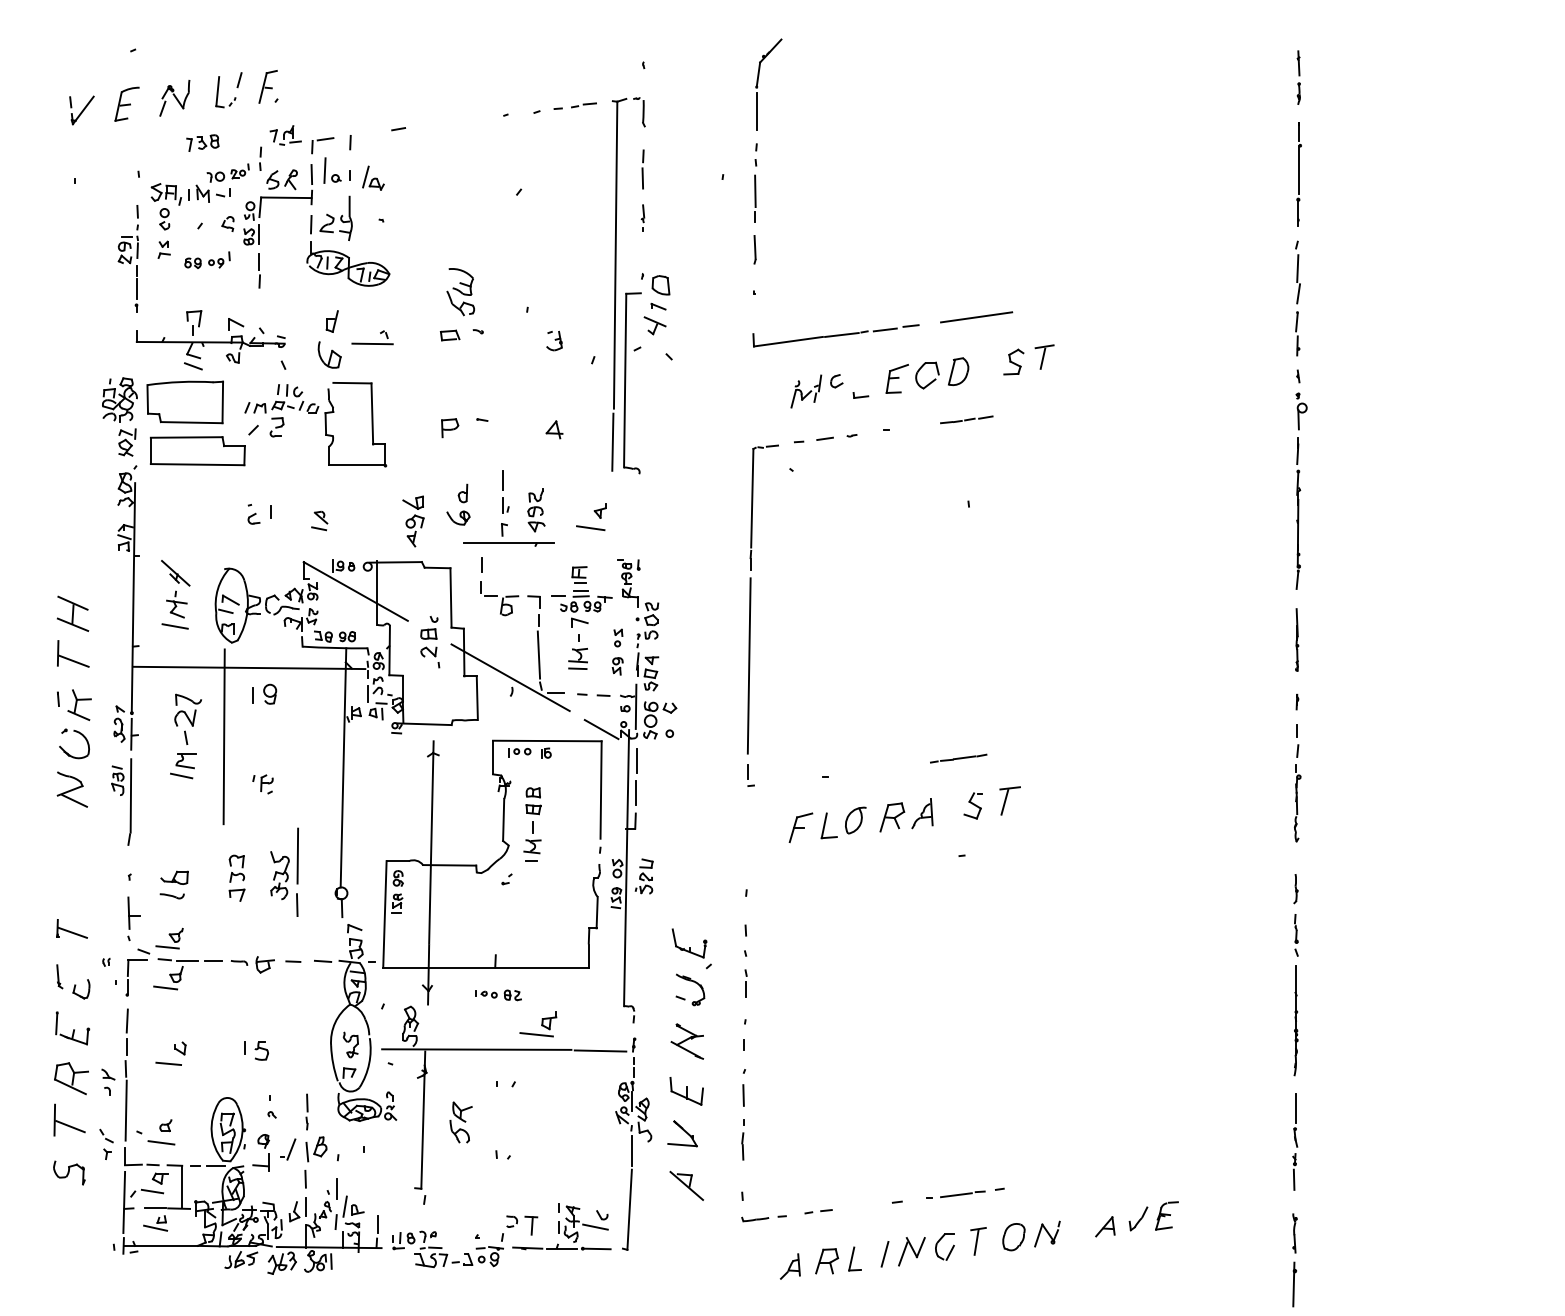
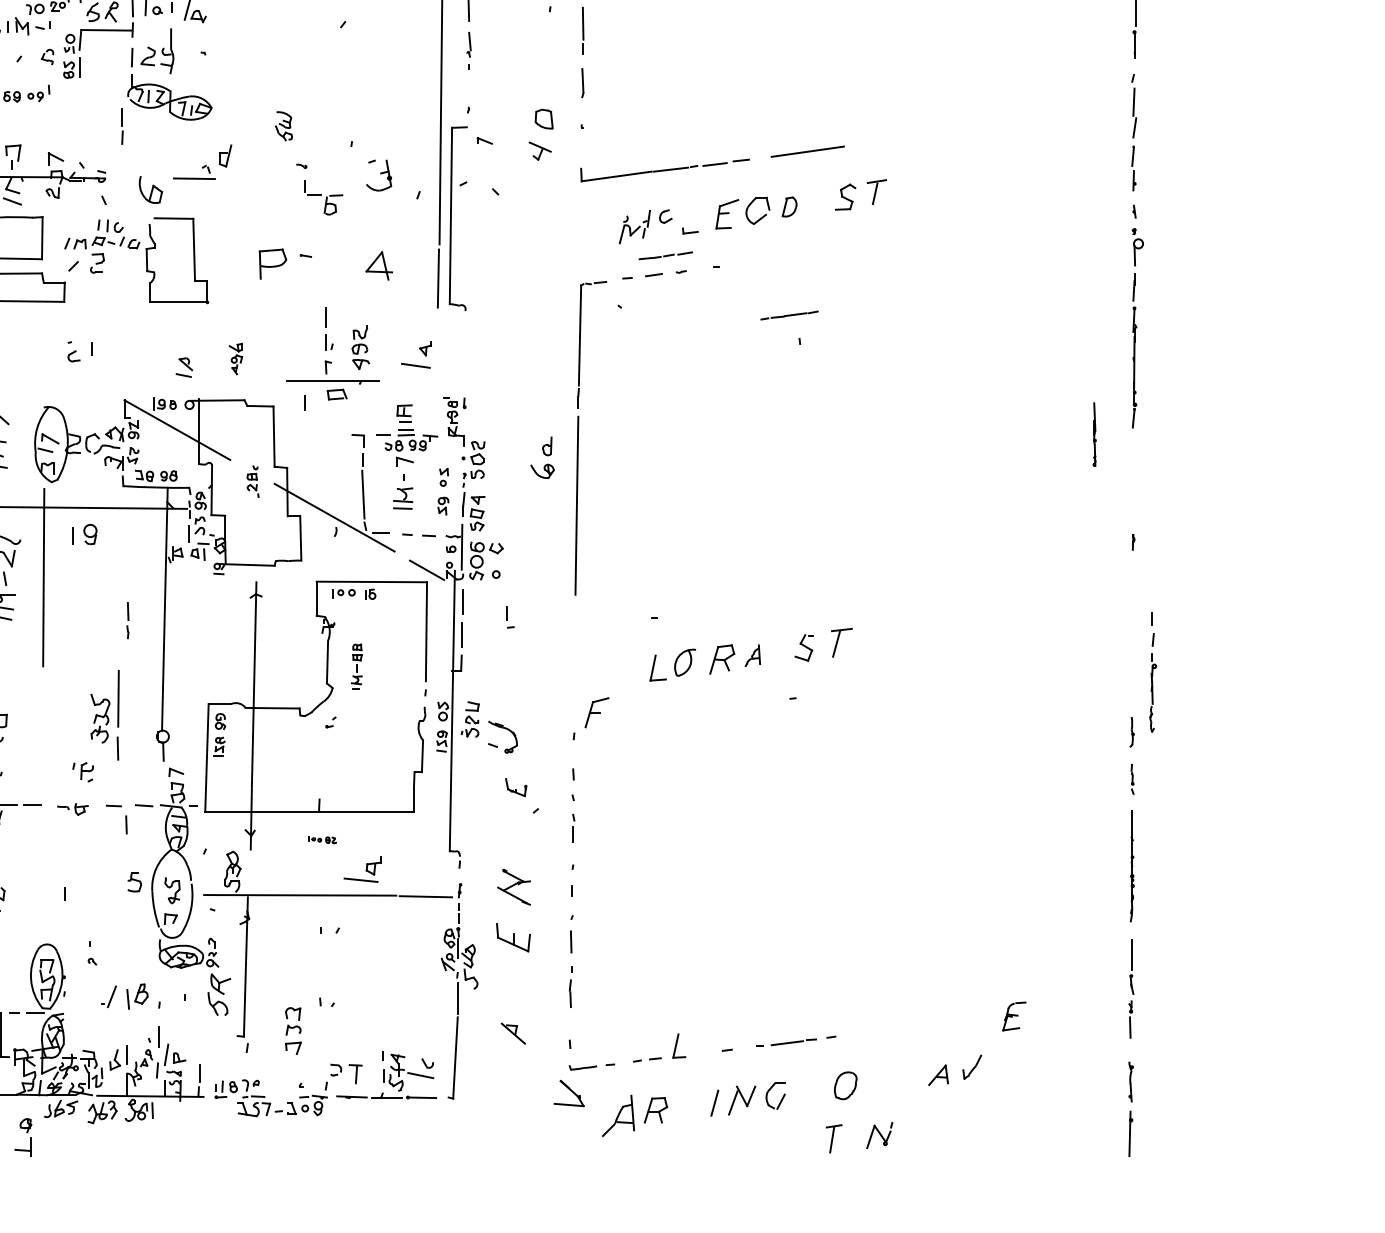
part: (642, 217) -> (468, 50), size x1.4
line: (259, 270) -> (122, 126), moved
part: (660, 285) -> (543, 119), moved
part: (460, 292) -> (283, 126), size x0.6
part: (331, 321) -> (224, 155), moved
part: (654, 325) -> (539, 150), moved
part: (449, 335) -> (336, 394), moved
part: (554, 341) -> (379, 176), size x1.6
part: (958, 371) -> (789, 206), size x0.7
line: (966, 419) -> (665, 255), moved
part: (450, 428) -> (273, 264), size x1.6
part: (554, 429) -> (379, 265), size x1.6
part: (458, 504) -> (542, 457), moved
part: (319, 520) -> (184, 367), moved
part: (413, 521) -> (235, 359), size x0.6
part: (499, 598) -> (323, 197), moved
part: (1297, 639) -> (1095, 434), moved
part: (430, 642) -> (253, 481), size x0.6
line: (958, 758) -> (789, 315), moved
part: (750, 775) -> (510, 616), moved
part: (1297, 783) -> (1152, 672), moved
part: (262, 784) -> (82, 772), moved
part: (922, 813) -> (752, 655), size x0.7
part: (532, 824) -> (356, 666), size x0.6
part: (800, 827) -> (596, 712), moved
part: (236, 877) -> (292, 1030), moved
part: (1296, 935) -> (1132, 779), size x0.7
part: (689, 943) -> (516, 787), size x0.6
part: (252, 964) -> (72, 808), size x0.7
part: (693, 982) -> (506, 729), moved
part: (498, 995) -> (322, 840), size x0.6
part: (261, 1050) -> (134, 882), moved
line: (306, 1111) -> (127, 620), moved
part: (460, 1122) -> (218, 994), moved
part: (682, 1133) -> (569, 1093), moved
part: (260, 1152) -> (22, 1136), moved
line: (305, 1179) -> (126, 825), moved
part: (686, 1185) -> (513, 1033), size x0.7
part: (1166, 1215) -> (1013, 1016), moved
part: (1047, 1233) -> (879, 1134), moved
part: (978, 1241) -> (834, 1138), moved
part: (854, 1258) -> (678, 1045), moved
part: (790, 1266) -> (618, 1115), size x1.6

